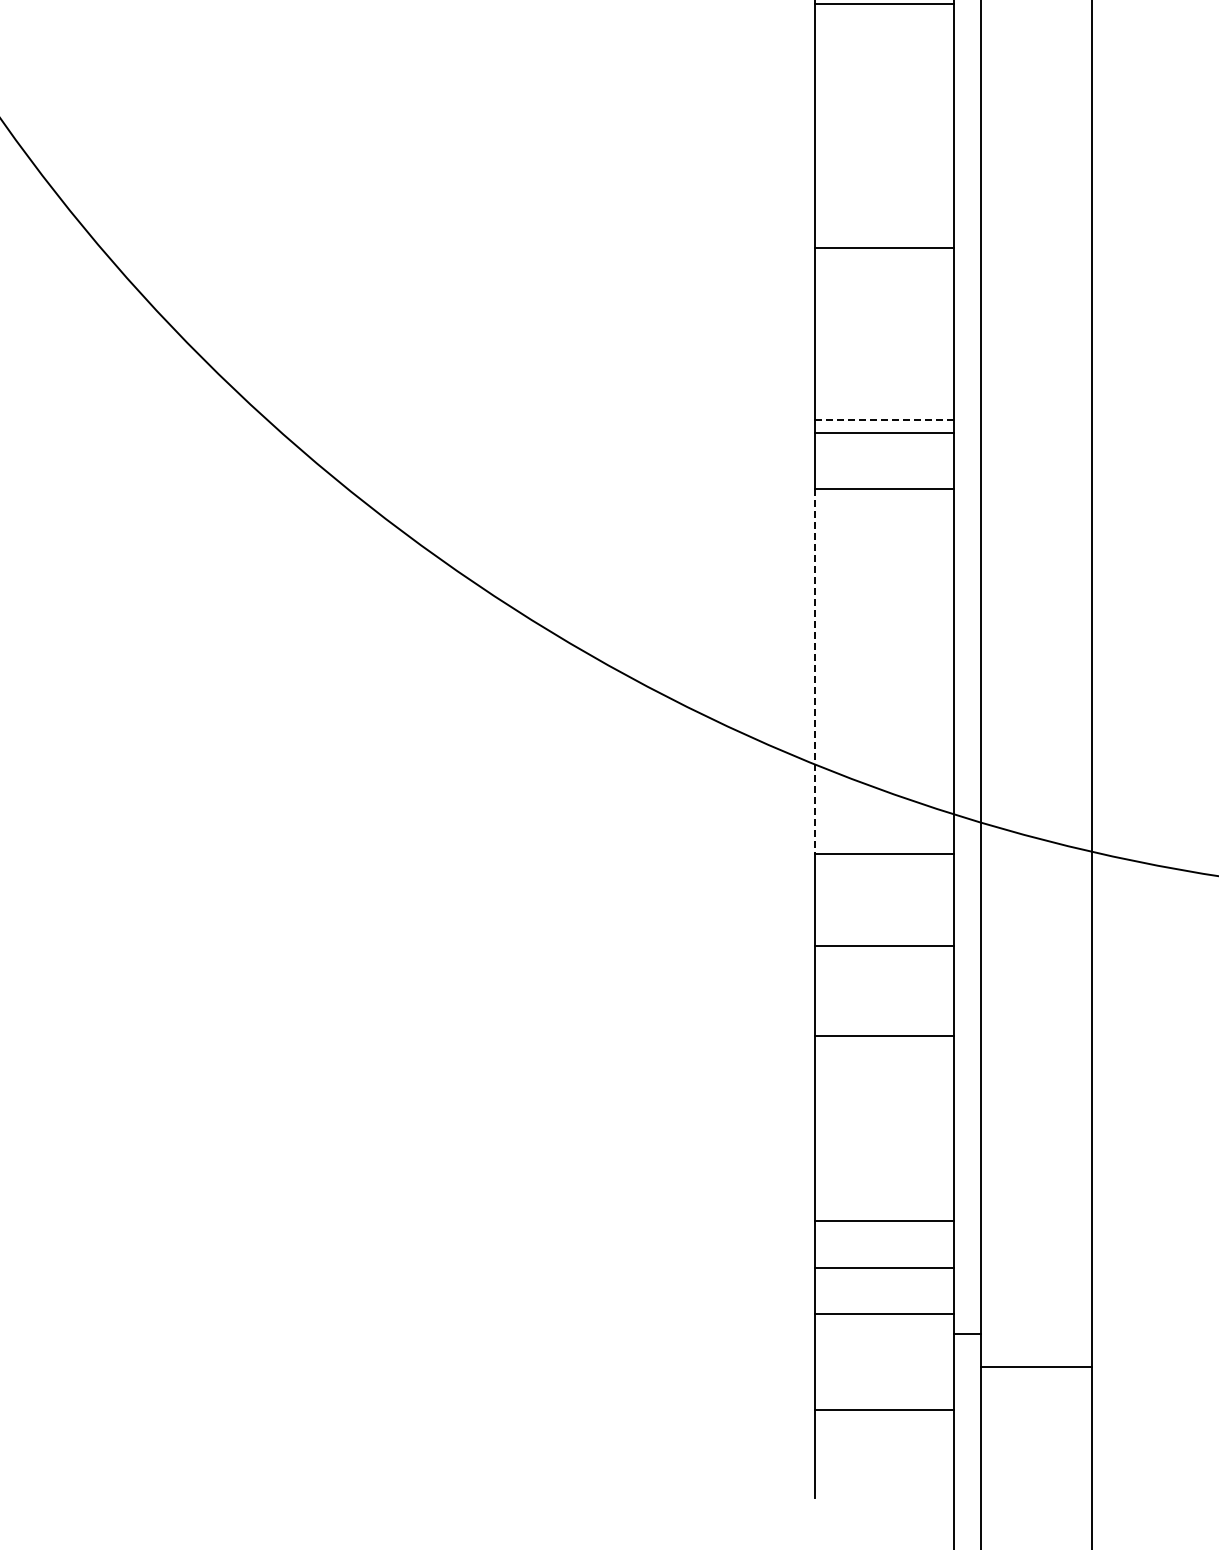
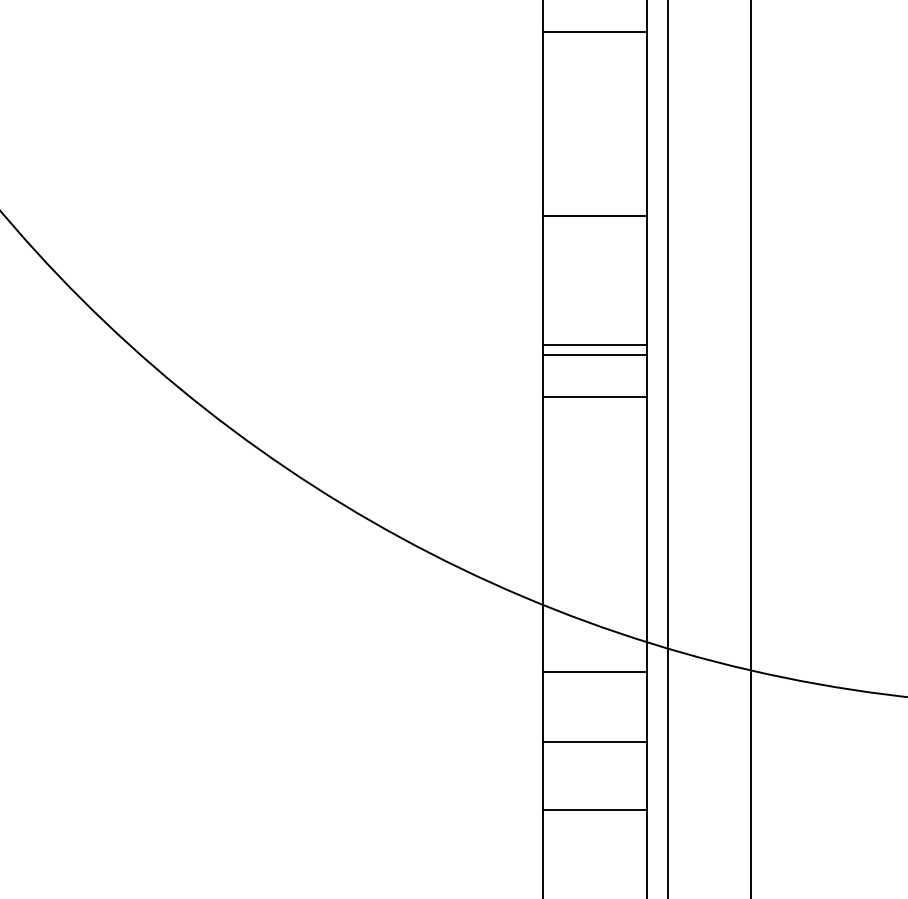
line: (884, 420) -> (594, 345), dashed -> solid
line: (815, 671) -> (542, 534), dashed -> solid

